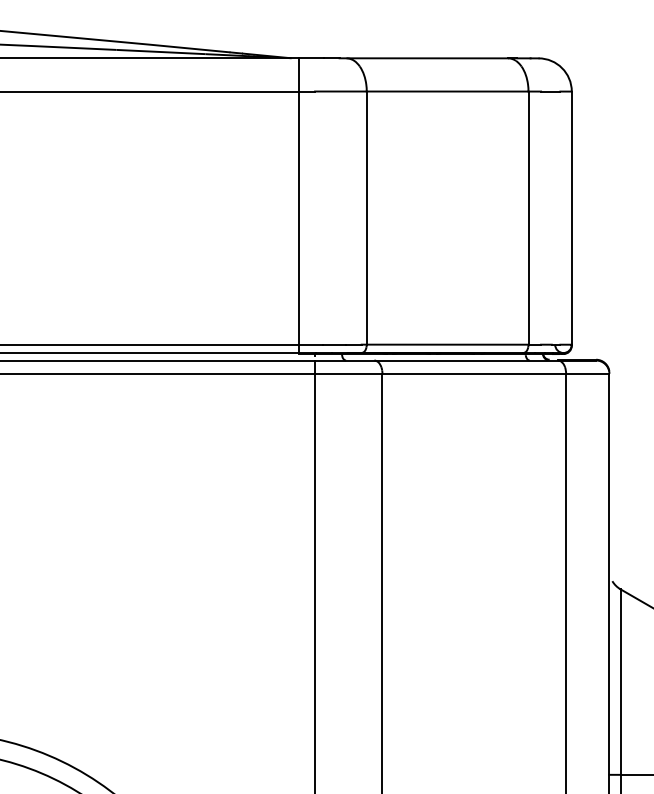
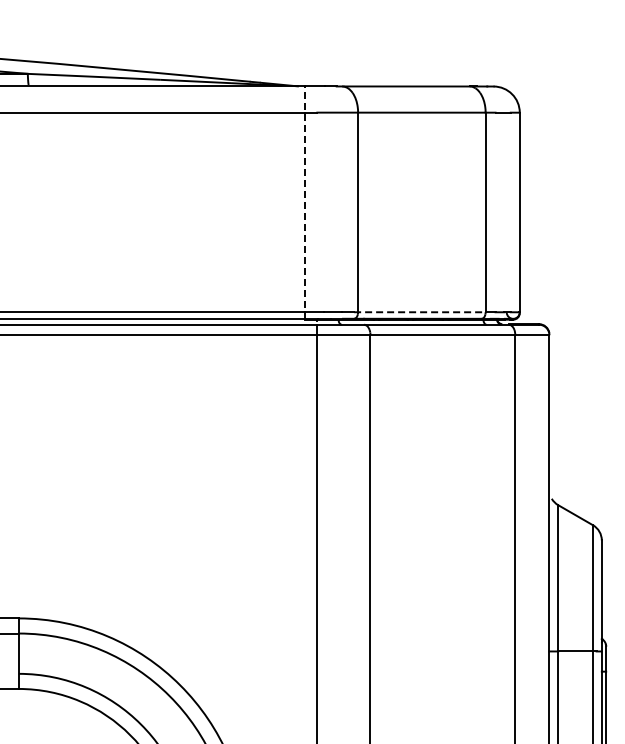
line: (298, 205) -> (304, 202), solid -> dashed
line: (444, 344) -> (419, 312), solid -> dashed

